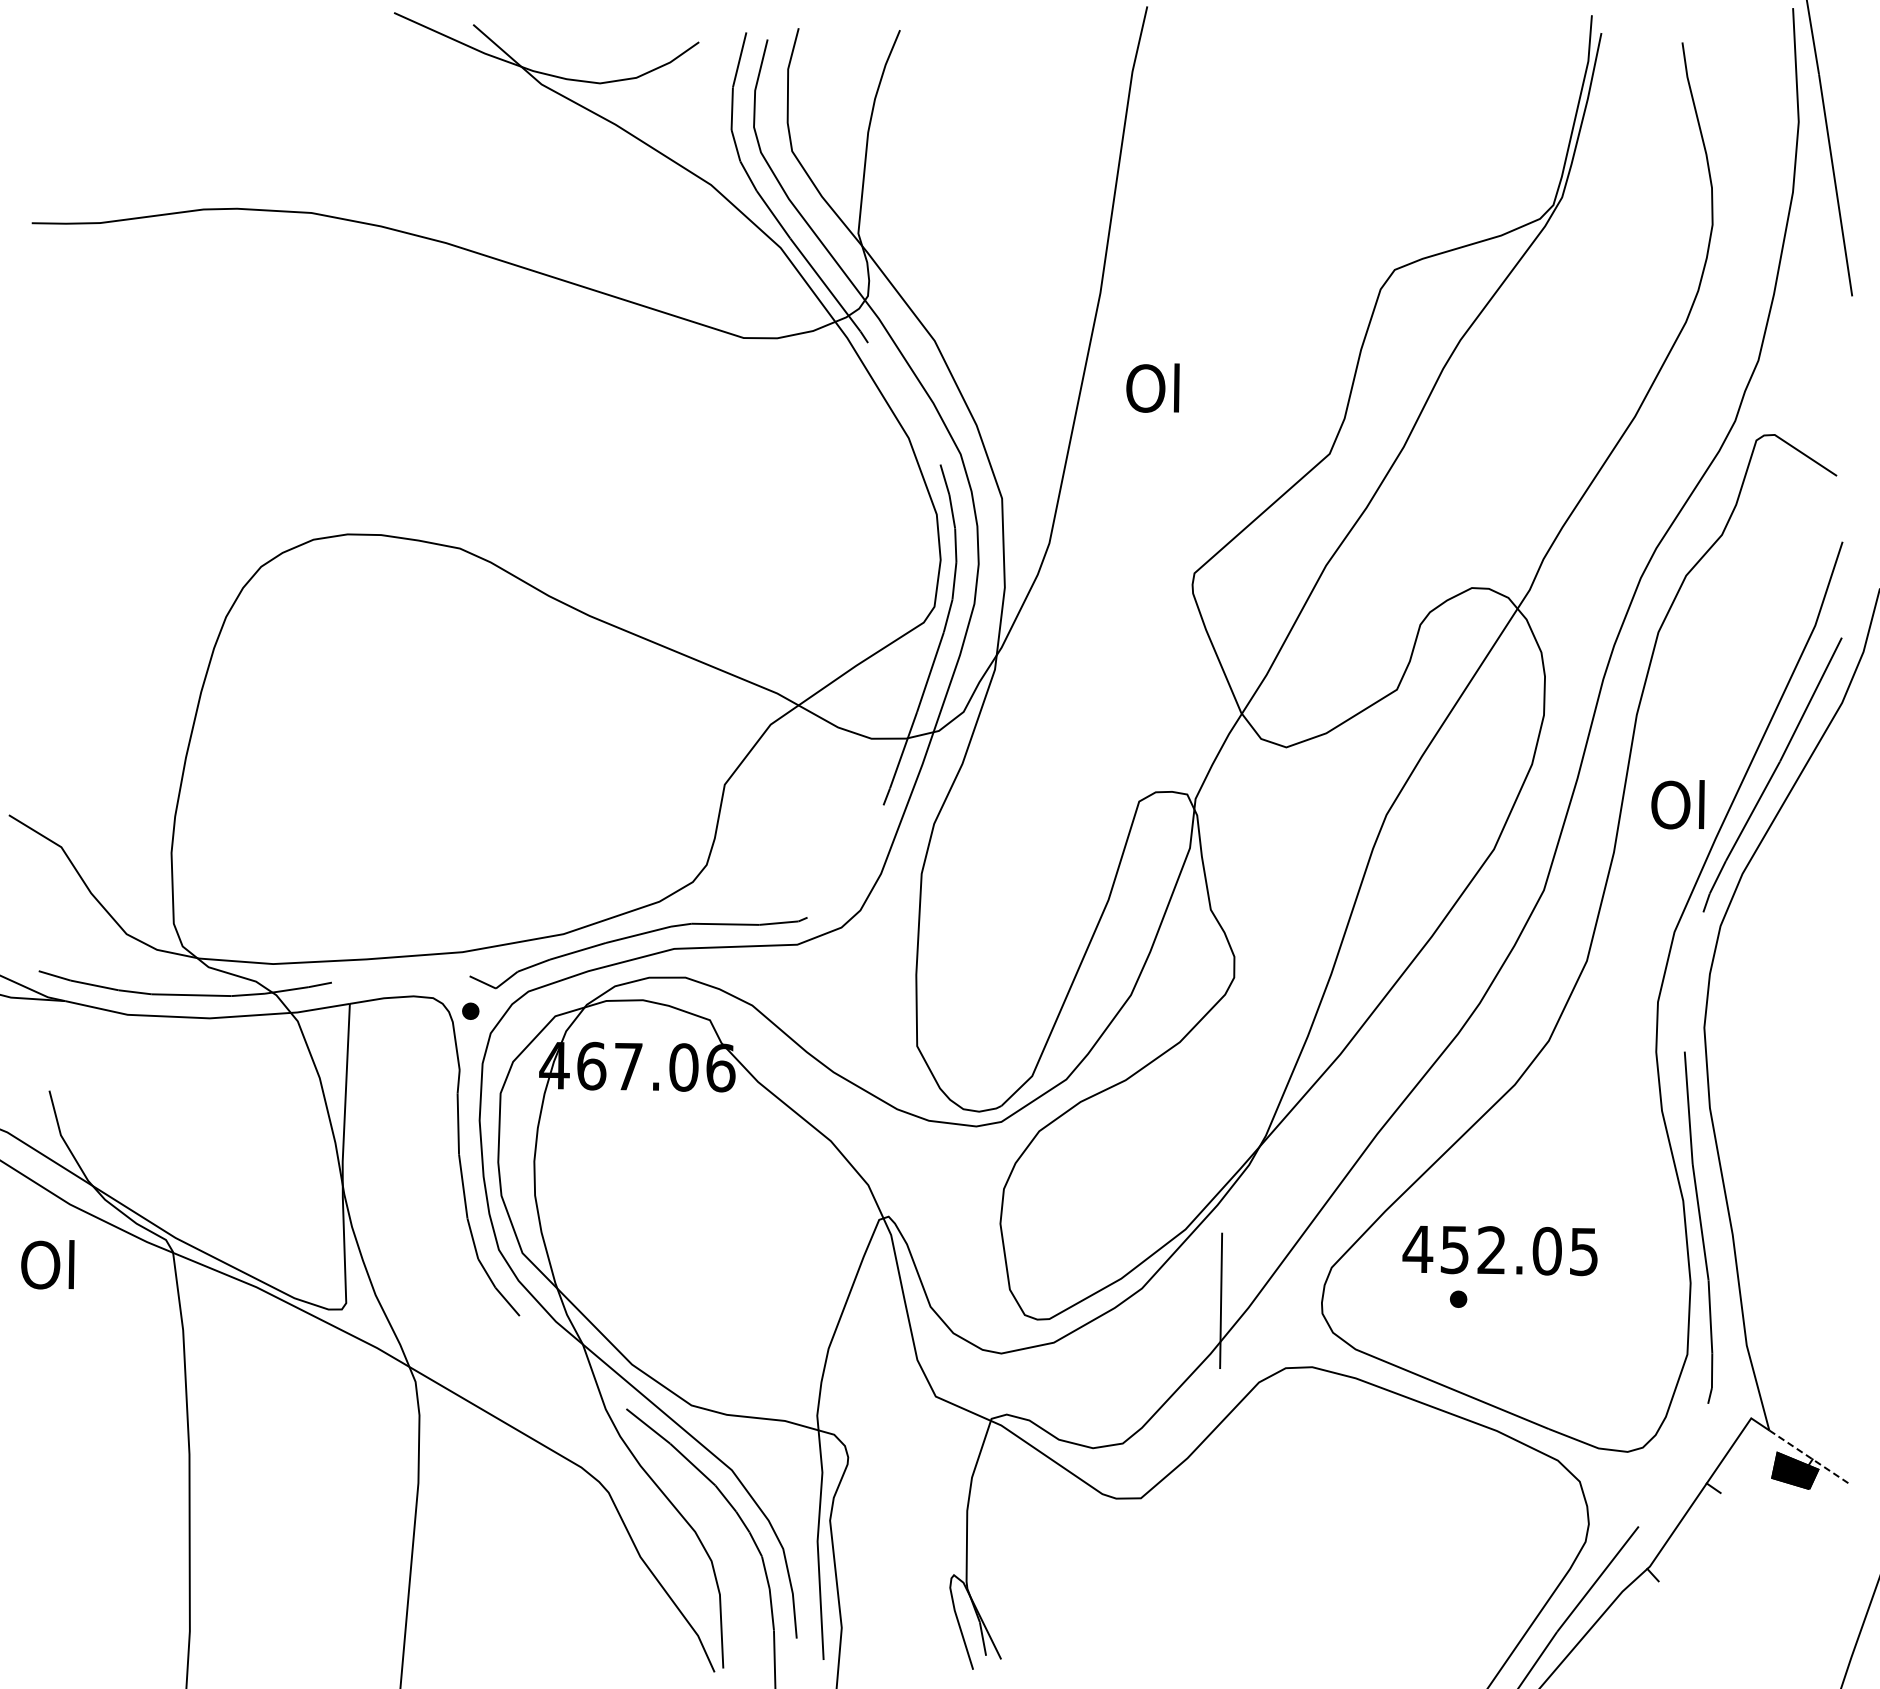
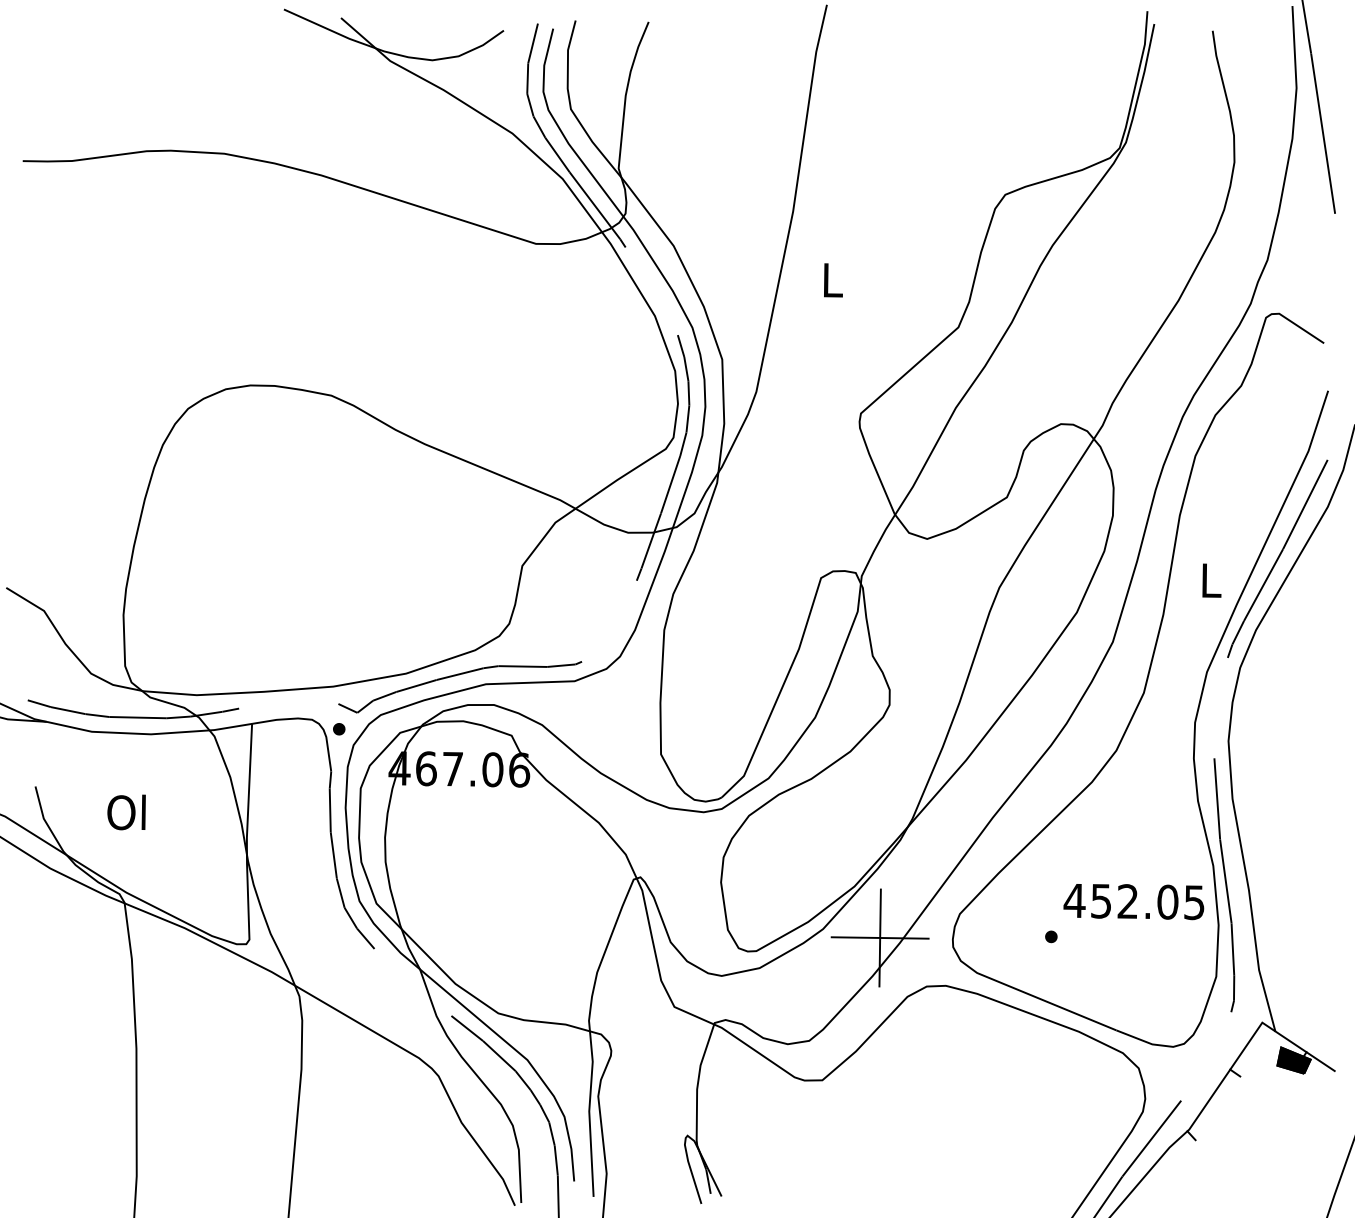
text: (1152, 387) -> (830, 279), Ol -> L
text: (1677, 804) -> (1209, 580), Ol -> L
text: (1499, 1250) -> (1133, 901), moved
text: (47, 1264) -> (126, 812), moved
line: (1220, 1300) -> (879, 937), added
line: (1810, 1458) -> (1305, 1051), dashed -> solid

